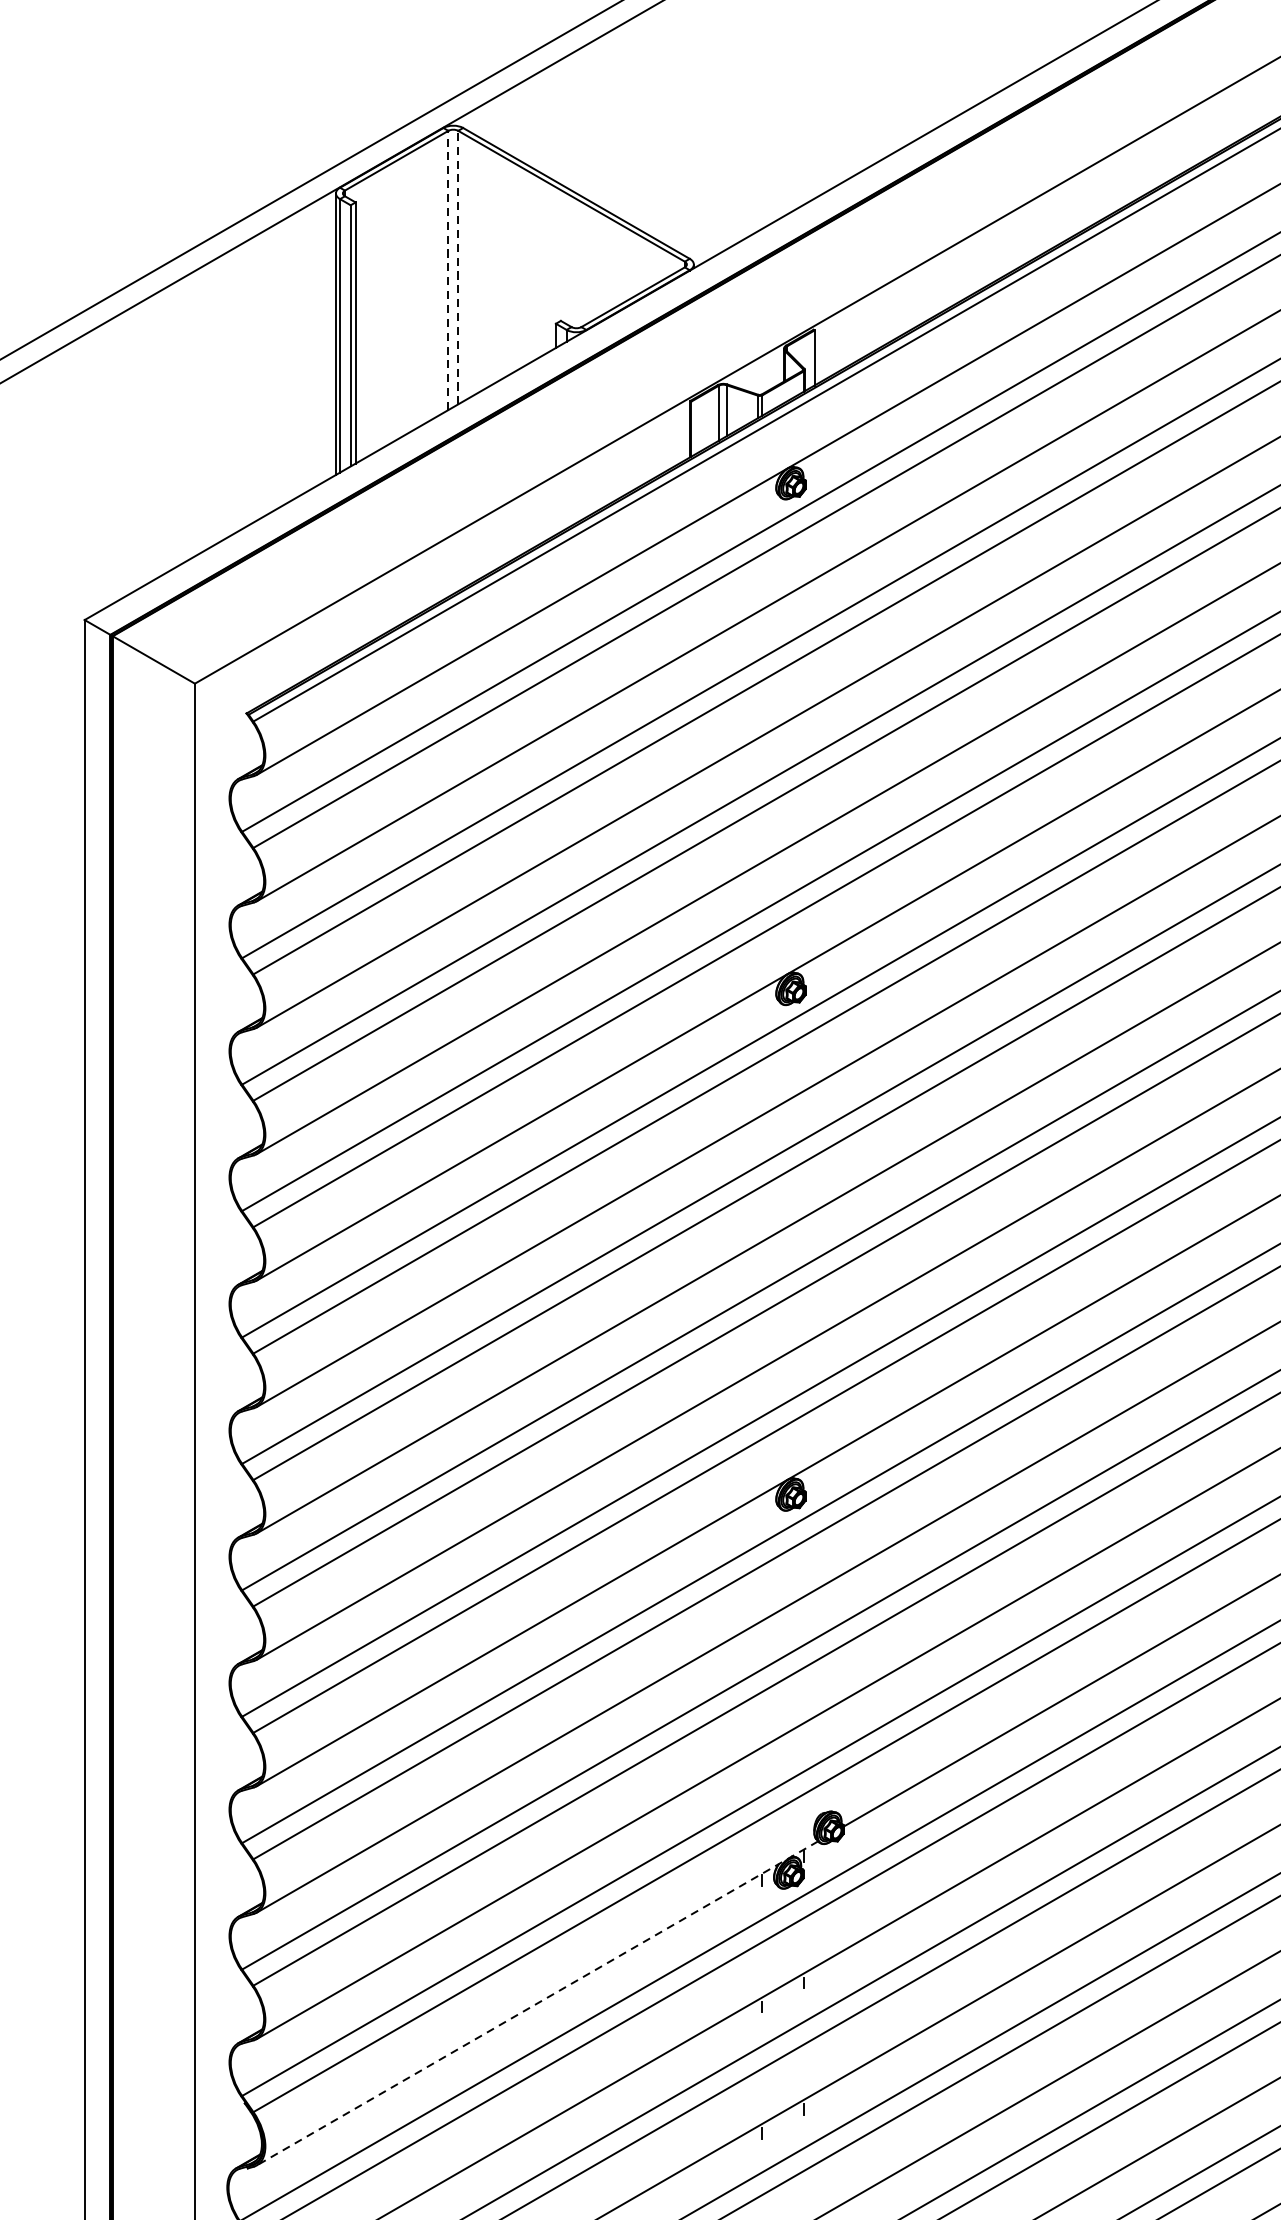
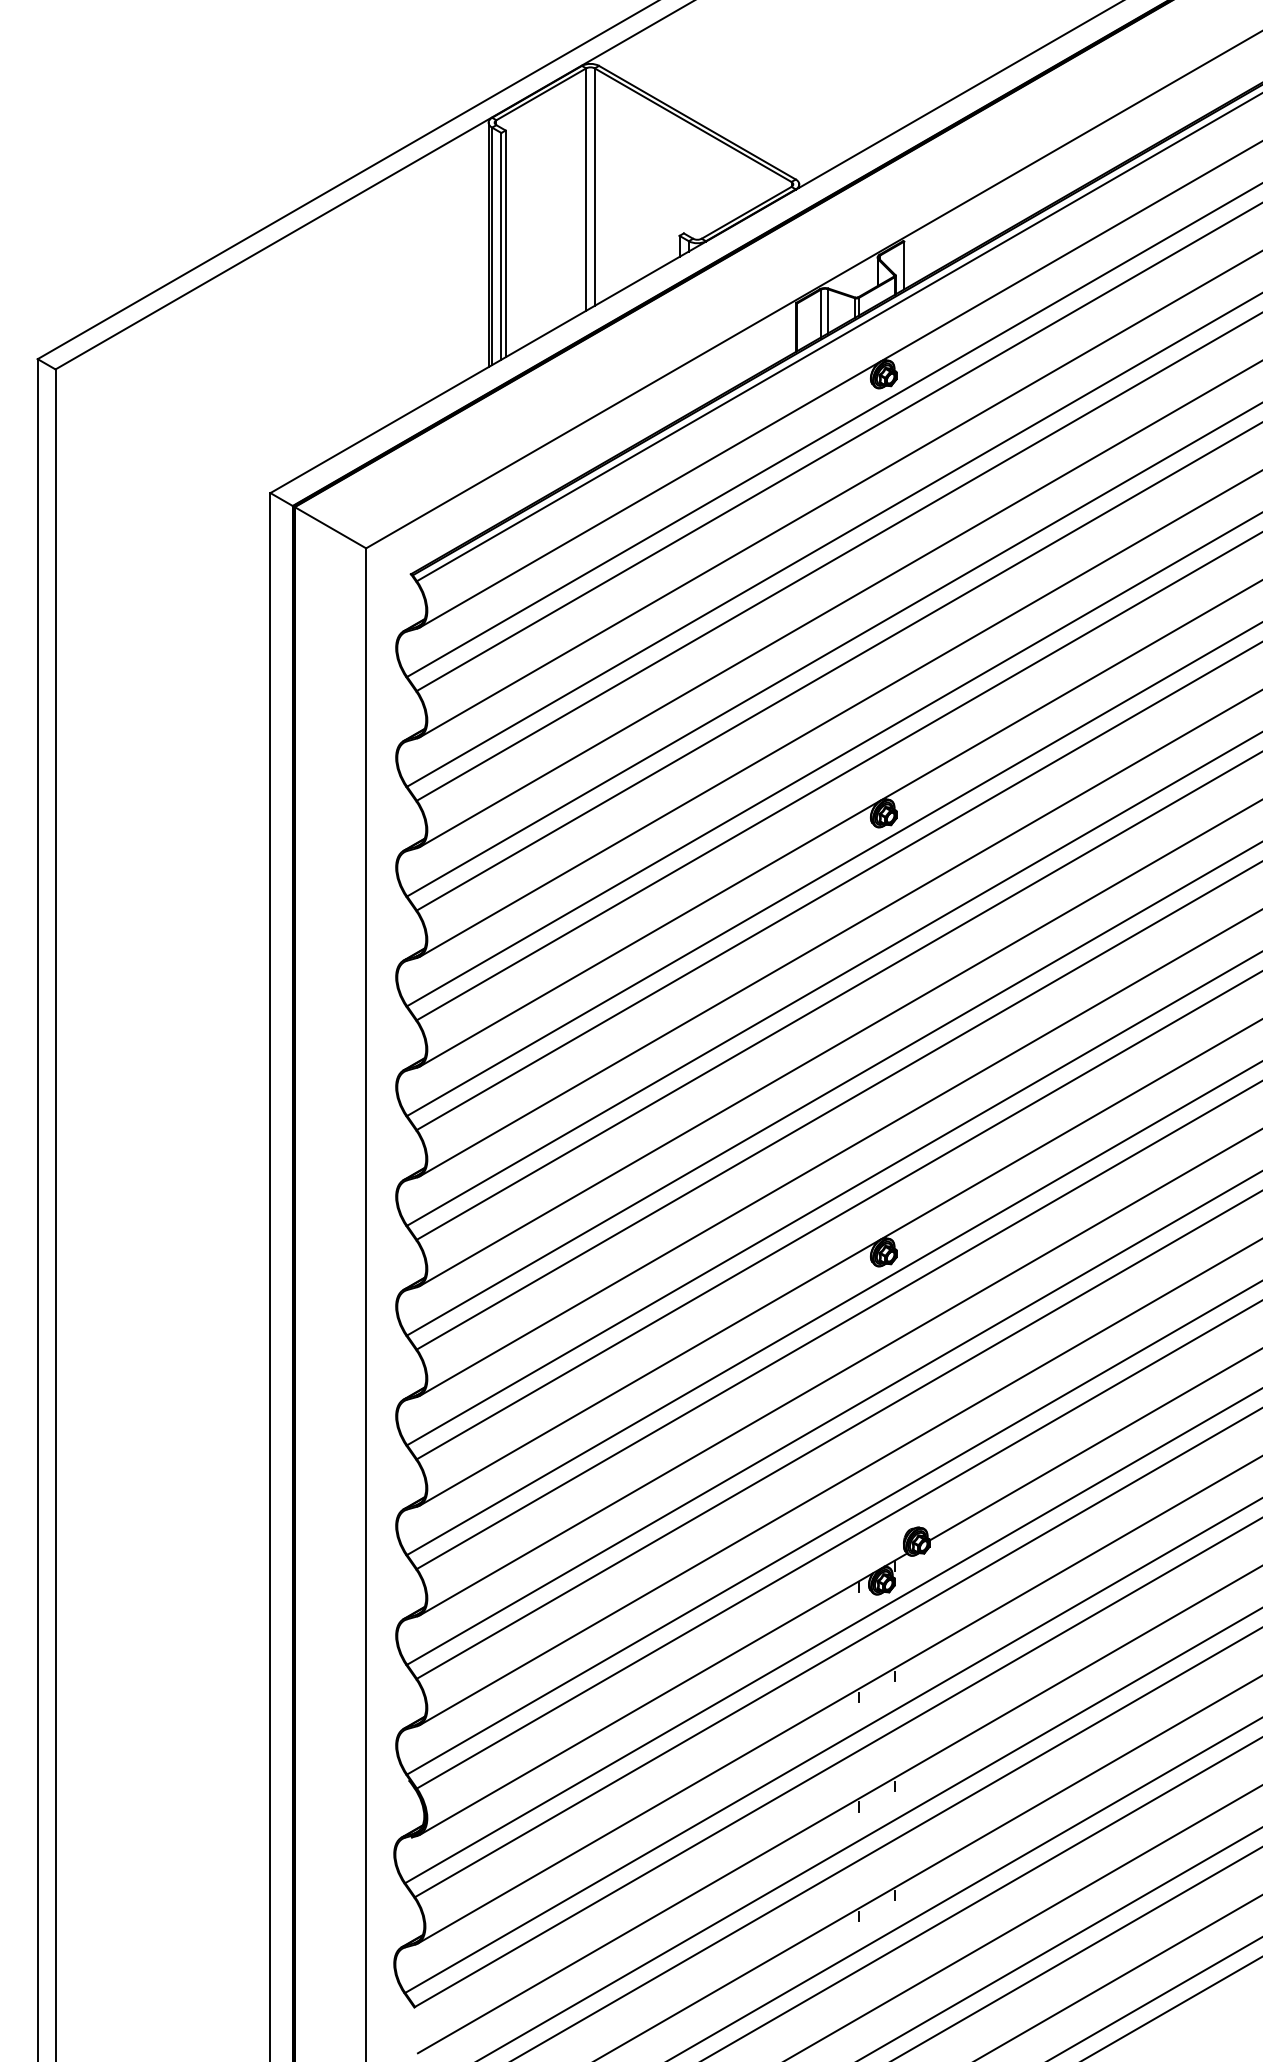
line: (457, 268) -> (594, 187), dashed -> solid
line: (448, 270) -> (586, 189), dashed -> solid
line: (537, 2003) -> (663, 1694), dashed -> solid

